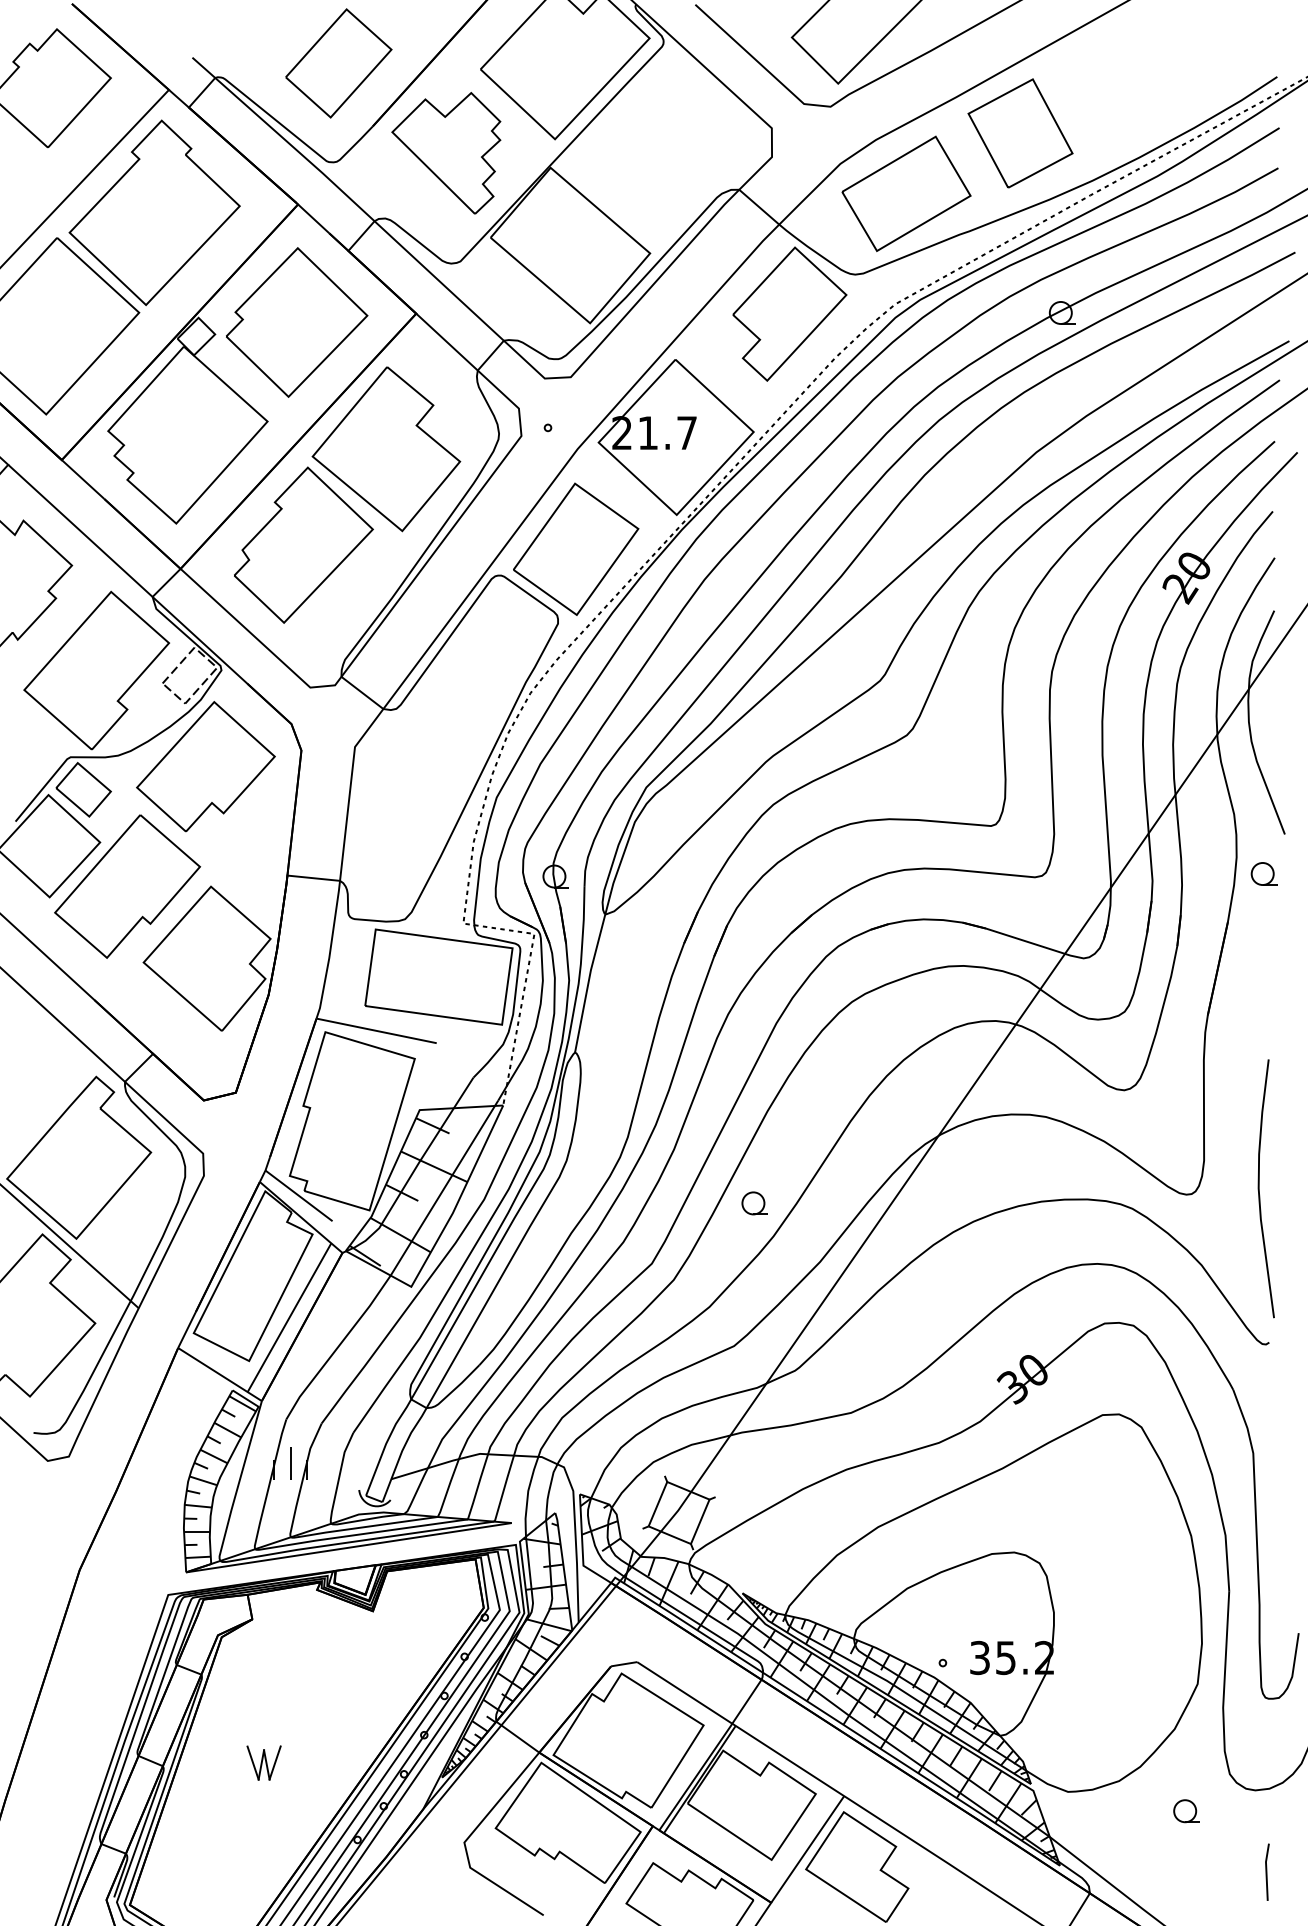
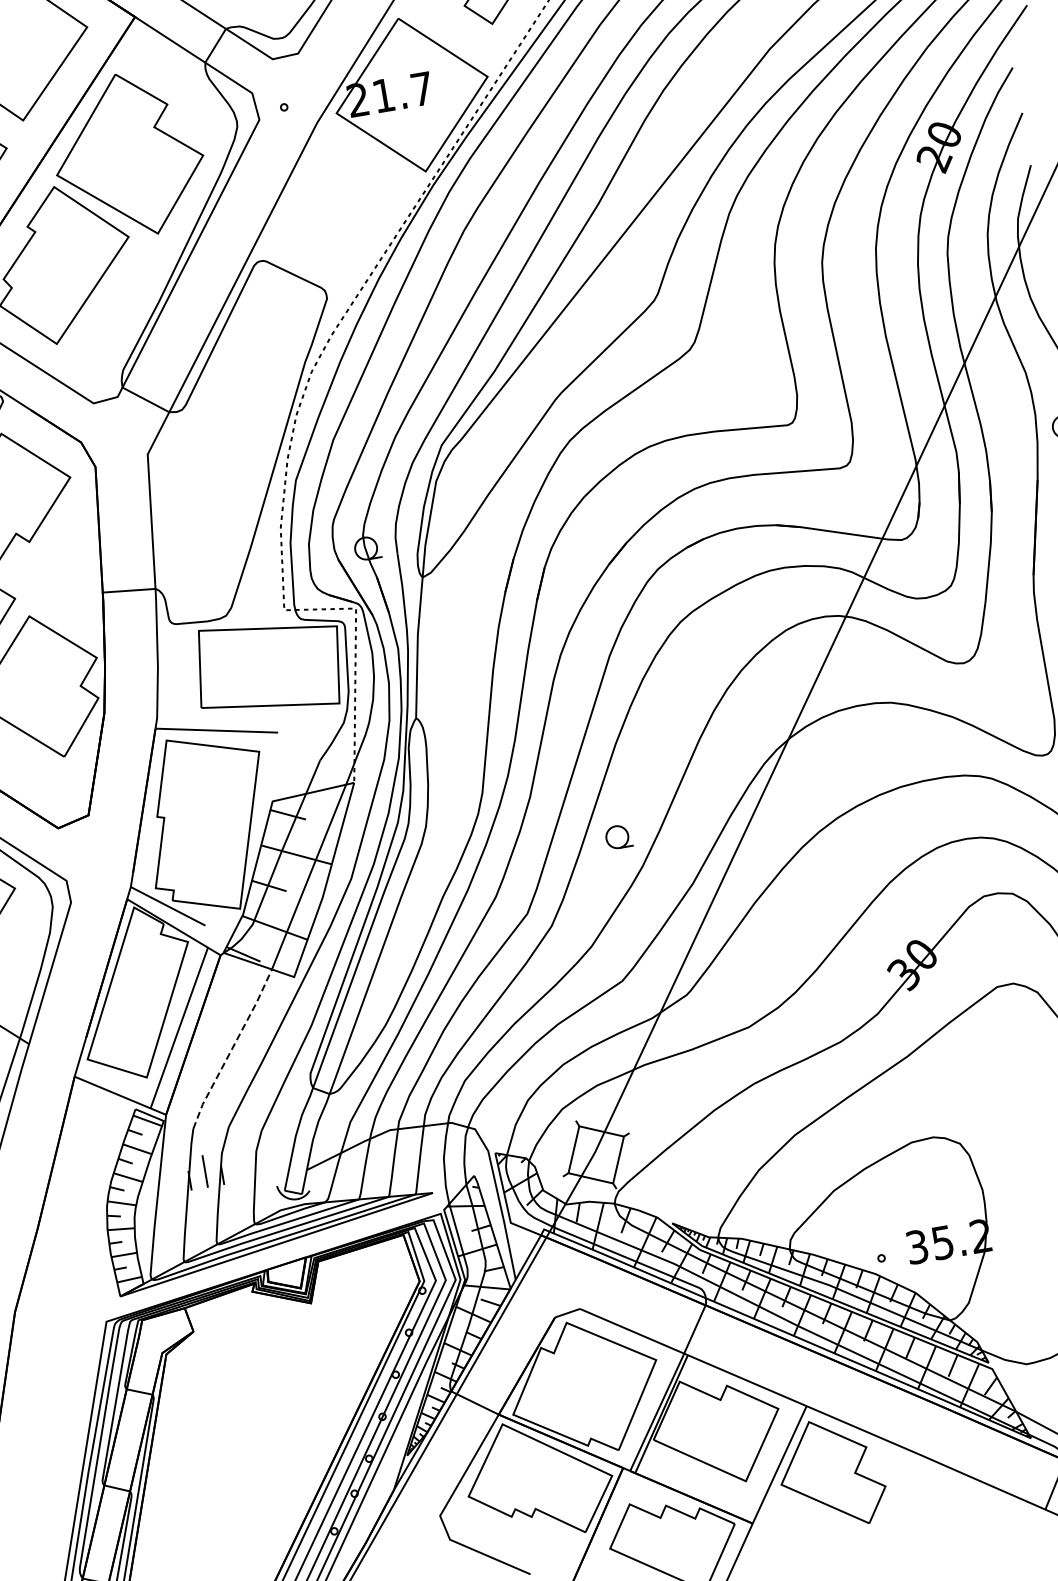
part: (576, 548) -> (332, 221), removed
line: (338, 1347) -> (232, 1049), solid -> dashed
part: (263, 1762) -> (228, 1470), removed

